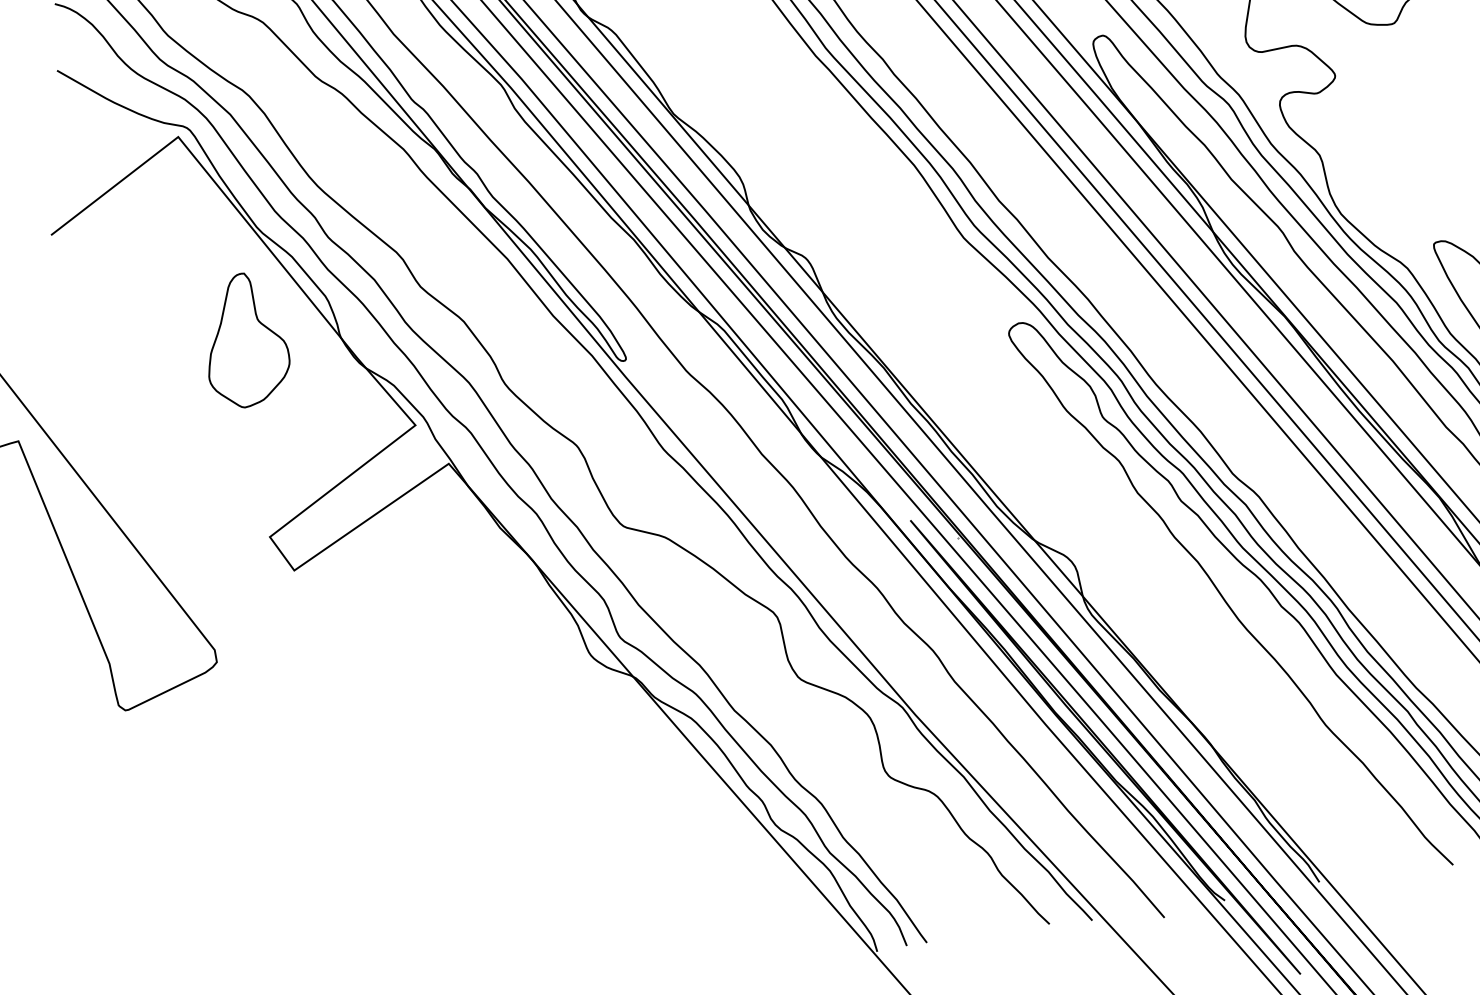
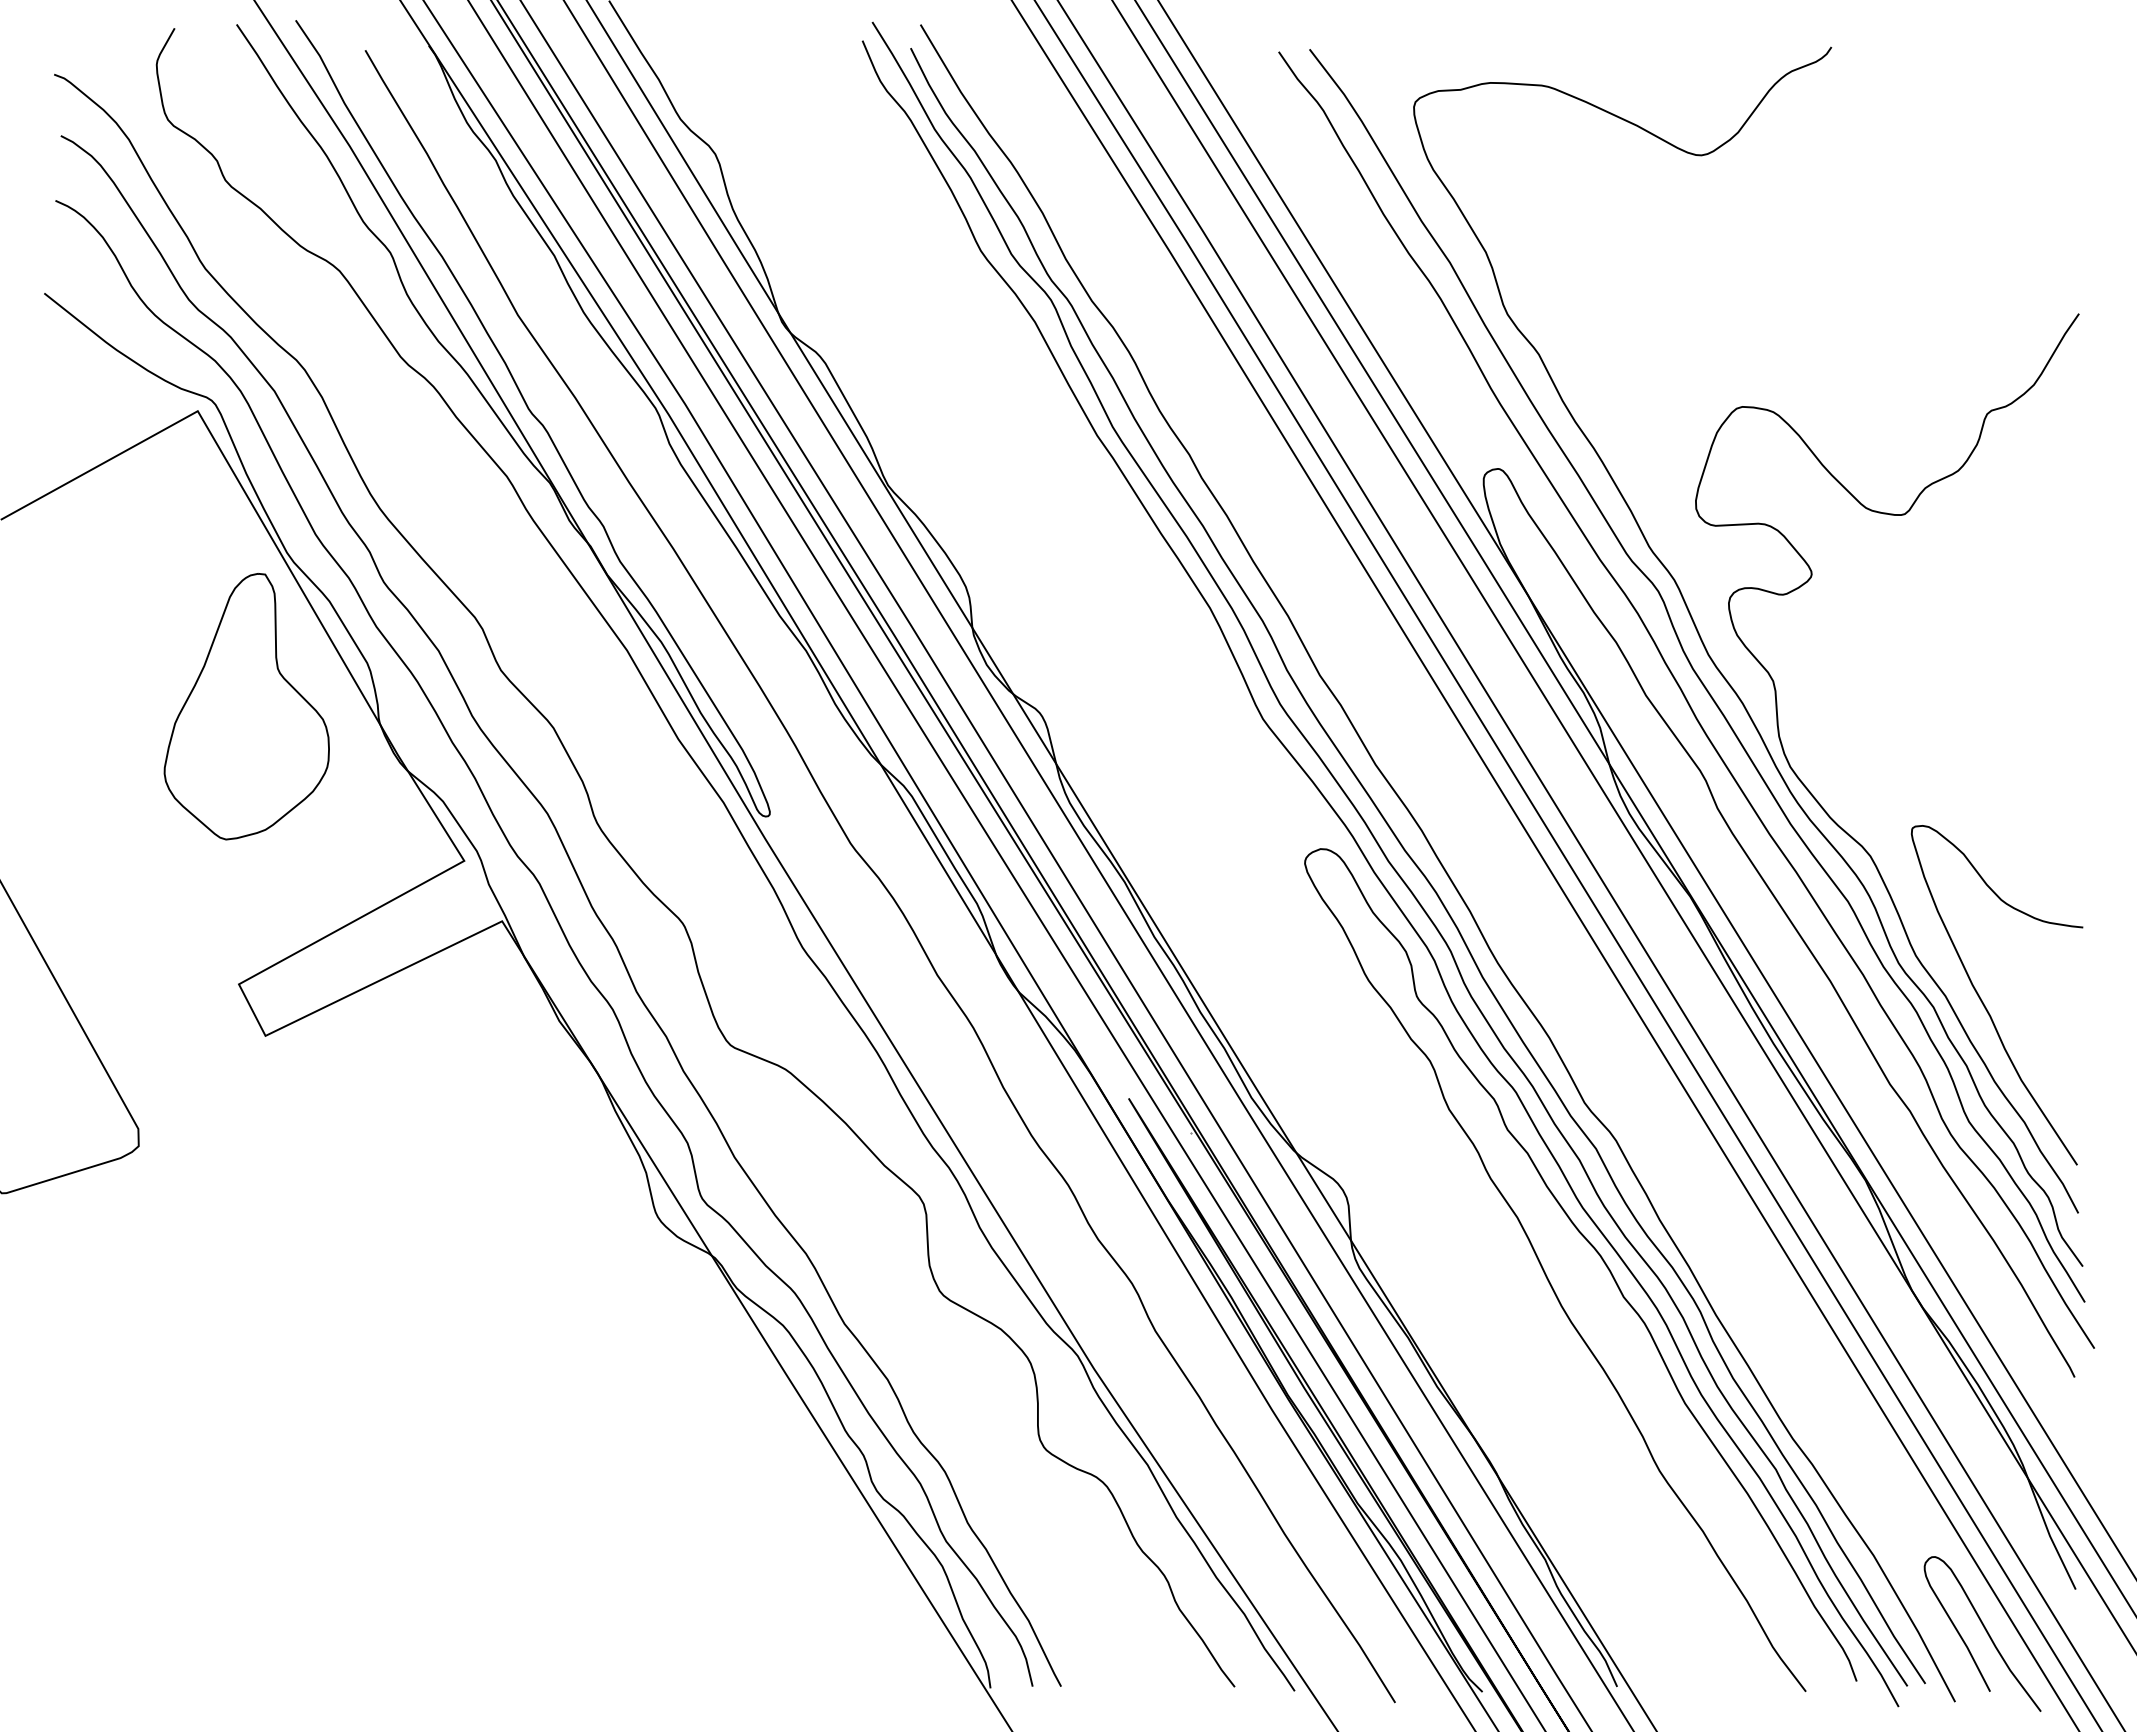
part: (244, 340) -> (246, 706), size x1.43

